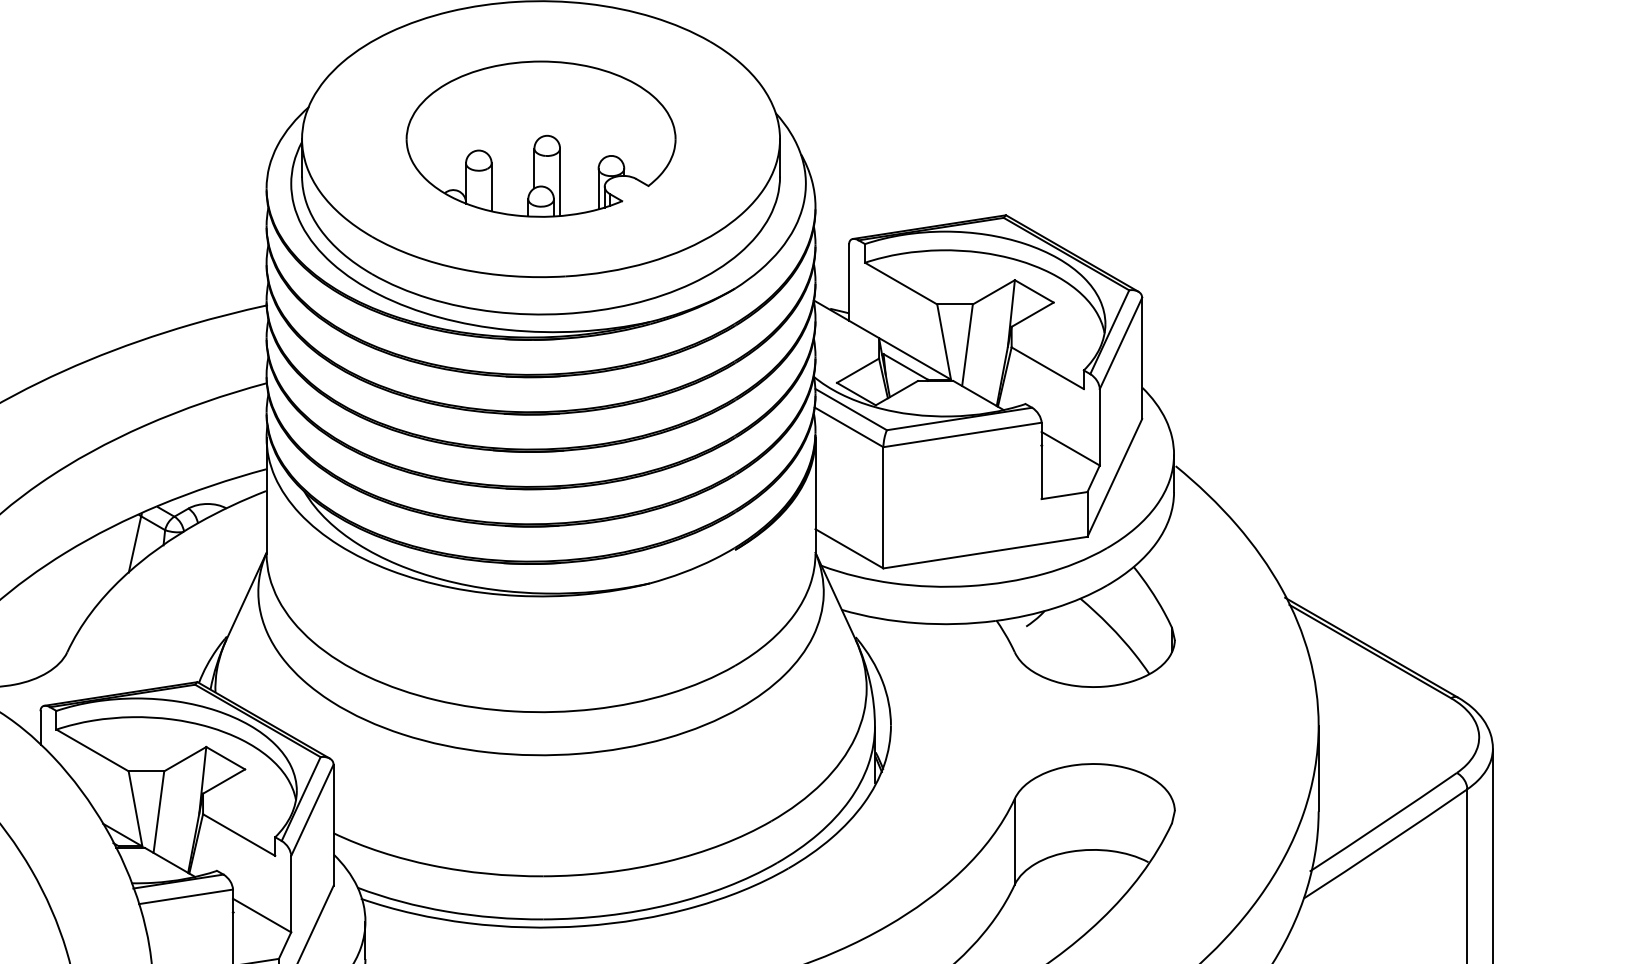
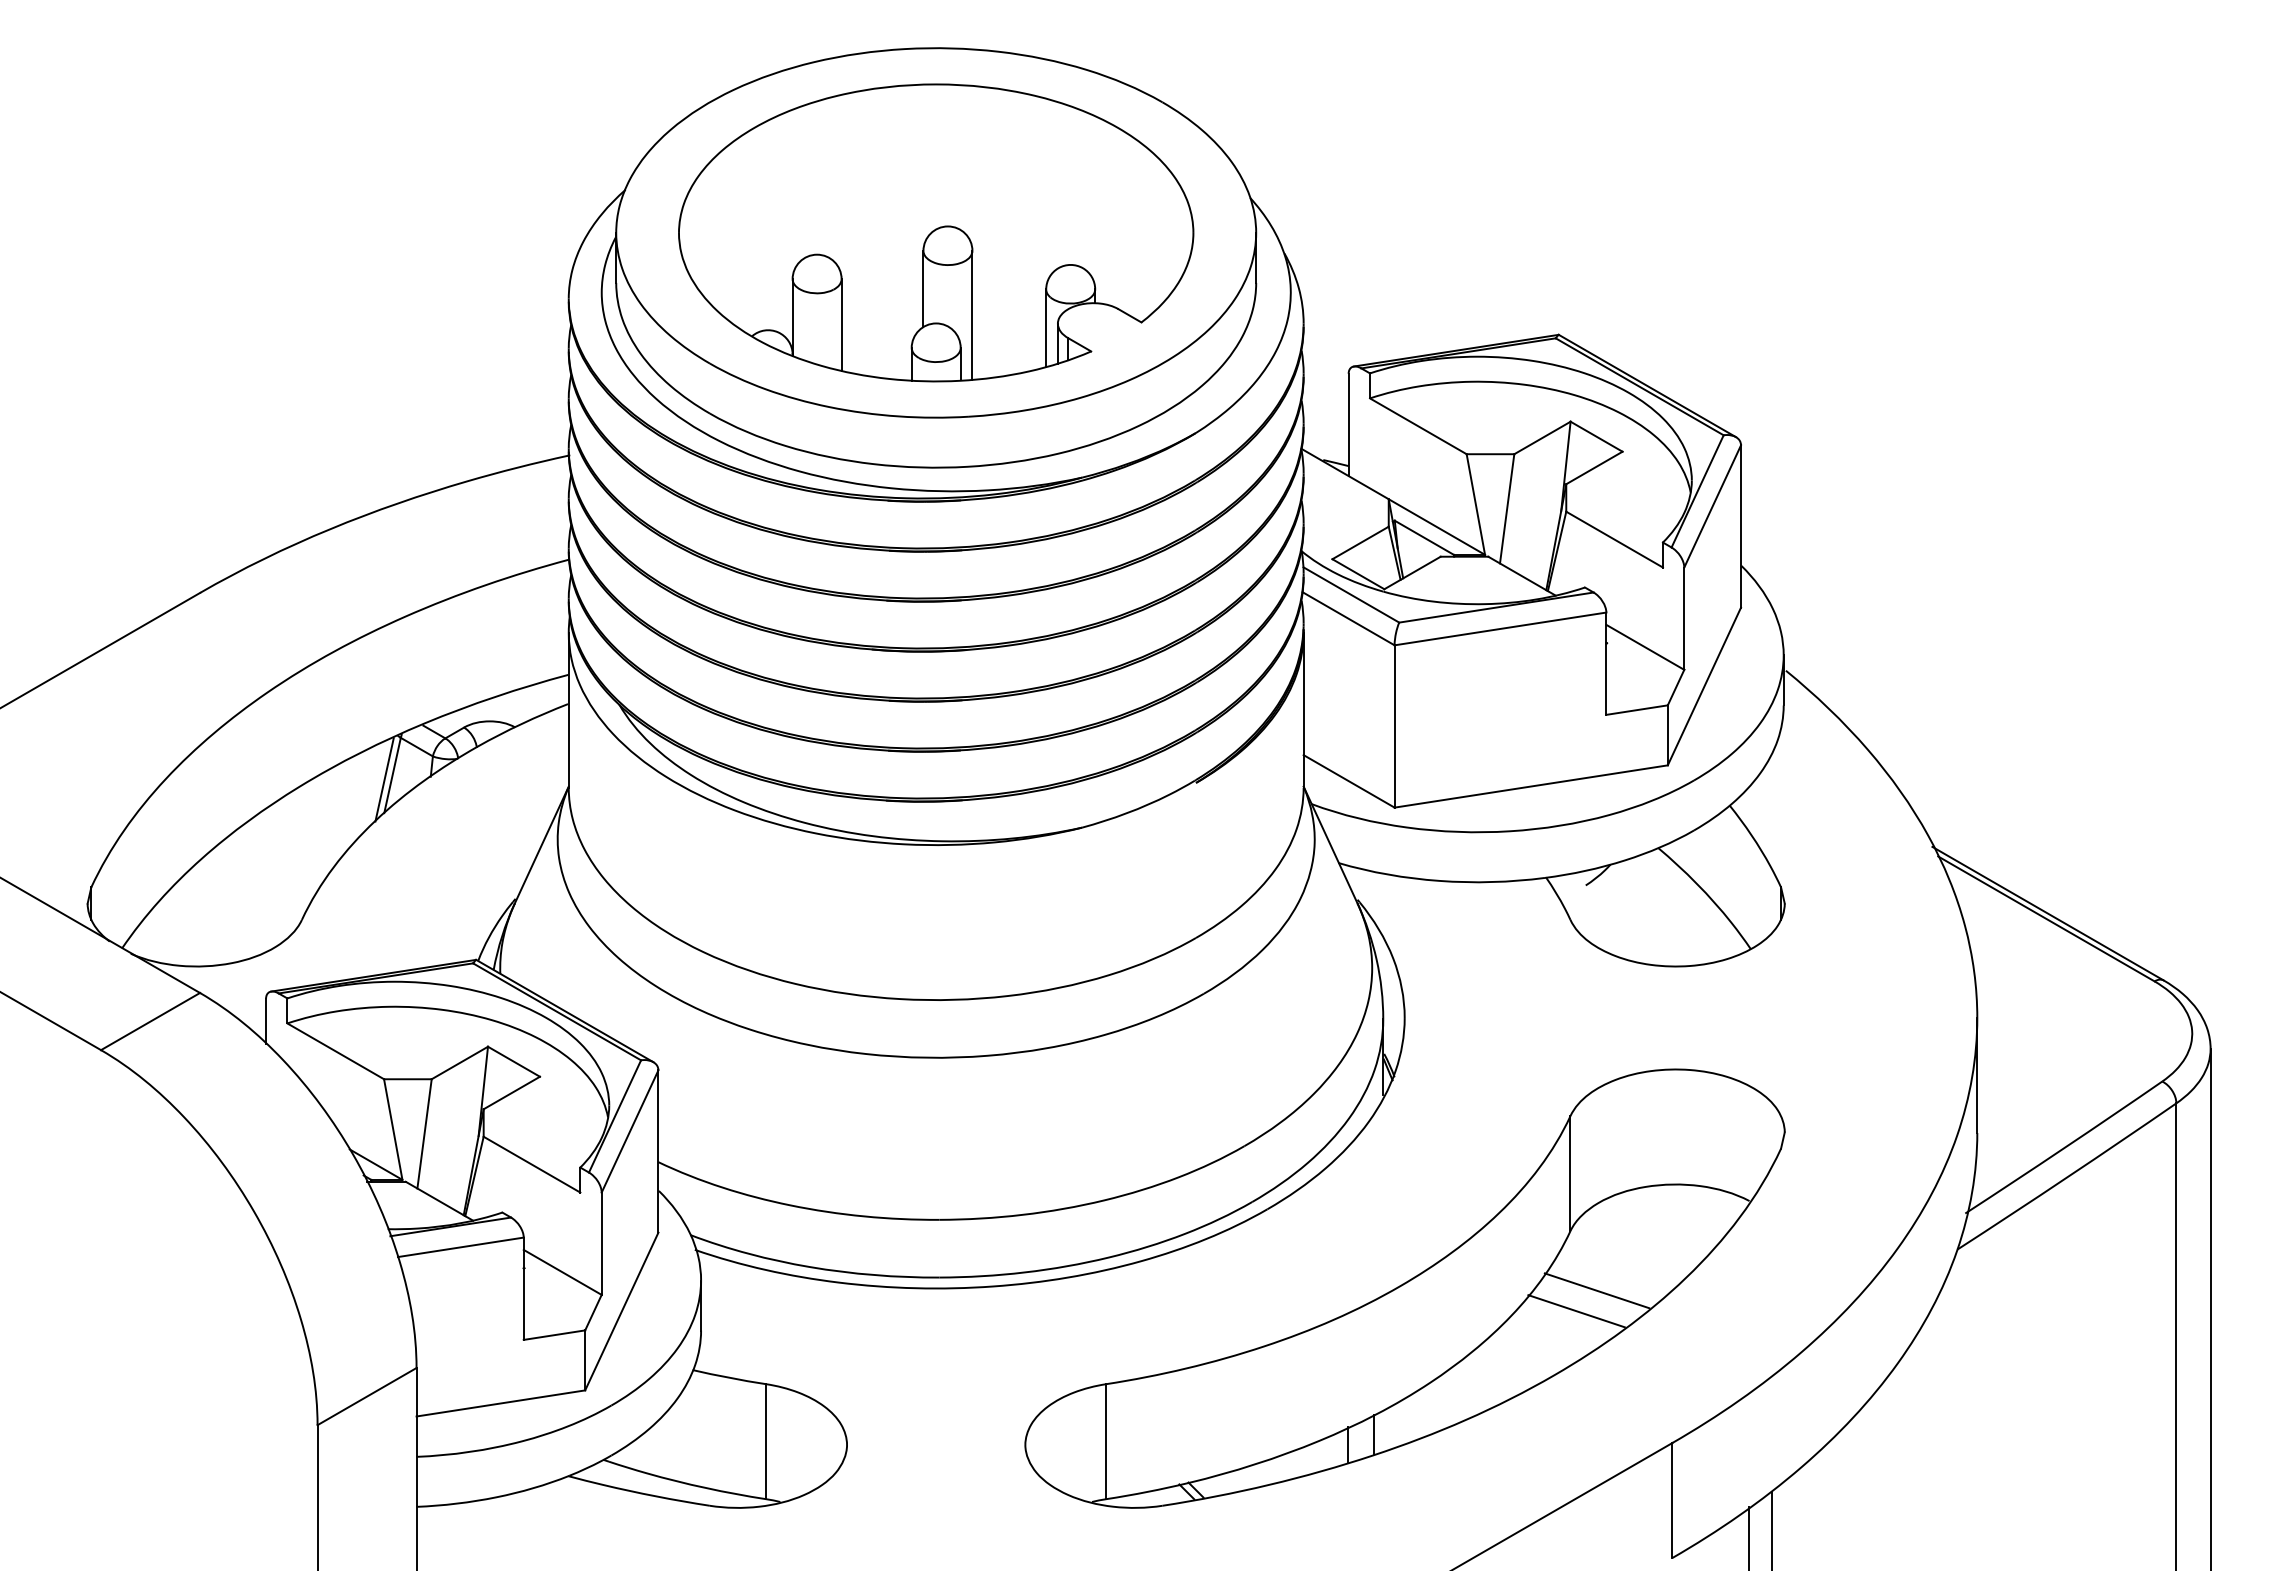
part: (541, 138) -> (936, 232), size x1.43
line: (128, 547) -> (384, 779), added
line: (1034, 929) -> (1596, 1290), added
line: (1019, 944) -> (1576, 1311), added

